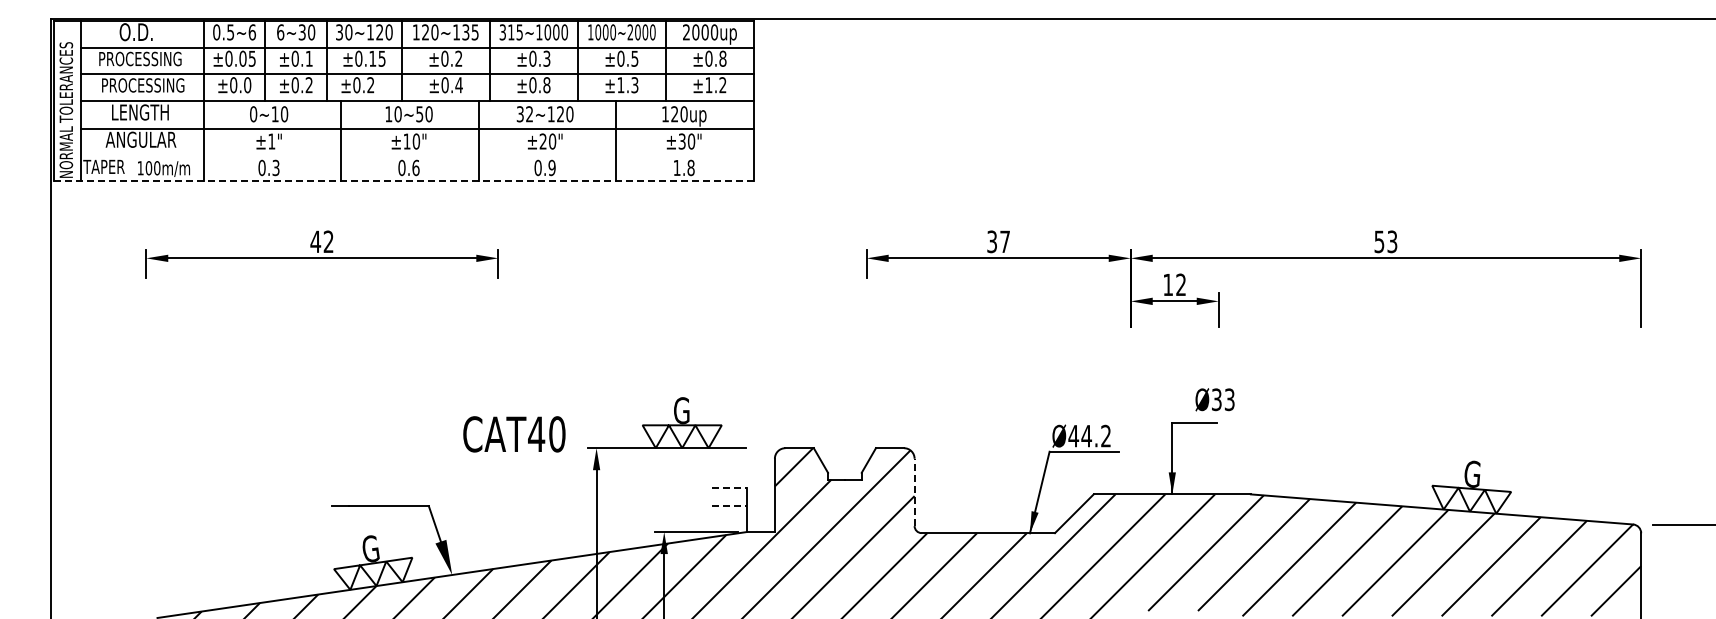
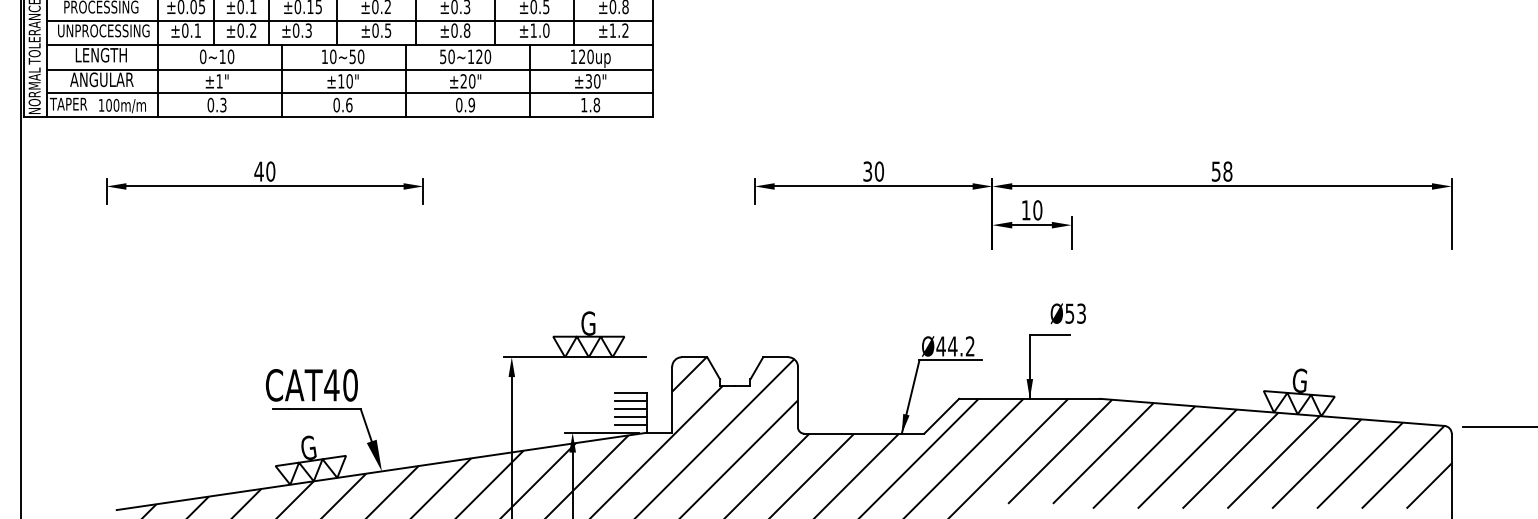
text: (143, 85) -> (104, 30), PROCESSING -> UNPROCESSING
text: (247, 85) -> (197, 30), ±0.0 -> ±0.1
text: (370, 85) -> (308, 30), ±0.2 -> ±0.3
text: (458, 85) -> (387, 30), ±0.4 -> ±0.5
text: (634, 85) -> (545, 30), ±1.3 -> ±1.0
text: (525, 114) -> (447, 57), 32~120 -> 50~120
line: (416, 154) -> (349, 93), added
line: (403, 181) -> (338, 117), dashed -> solid
text: (328, 241) -> (270, 171), 42 -> 40
text: (1005, 241) -> (879, 171), 37 -> 30
text: (1392, 241) -> (1227, 171), 53 -> 58
text: (1181, 284) -> (1038, 209), 12 -> 10
text: (1216, 399) -> (1069, 313), Ø33 -> Ø53
text: (514, 434) -> (311, 385), moved
line: (729, 488) -> (631, 393), dashed -> solid
line: (914, 492) -> (797, 397), dashed -> solid
line: (728, 496) -> (630, 400), added
line: (729, 505) -> (631, 408), dashed -> solid
line: (728, 514) -> (630, 416), added
line: (728, 523) -> (630, 425), added

